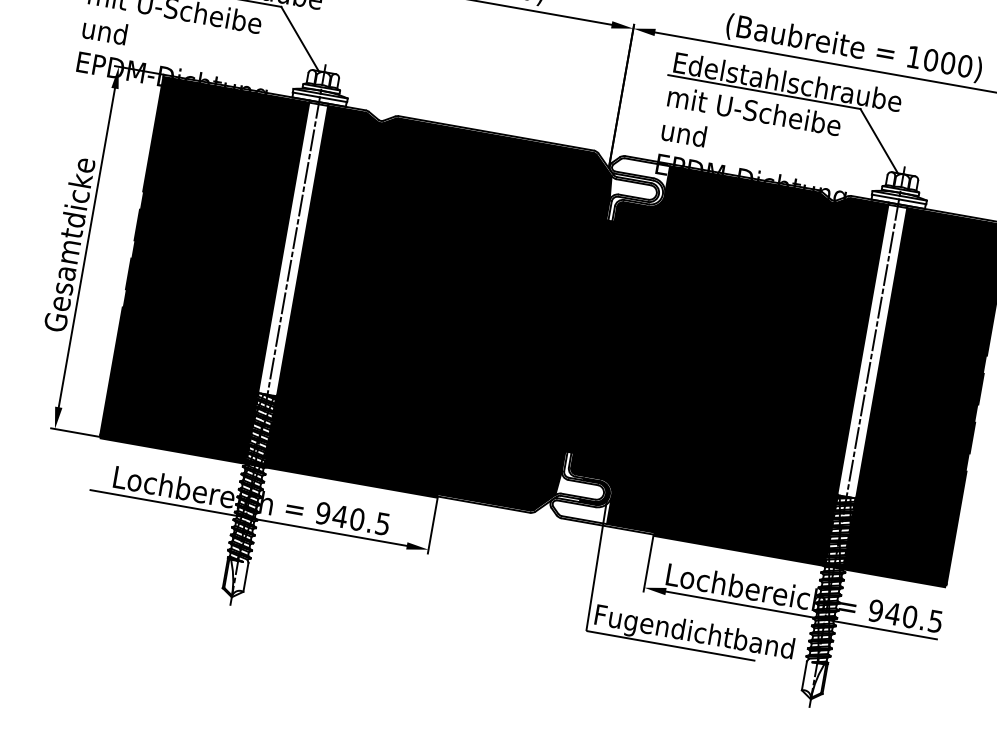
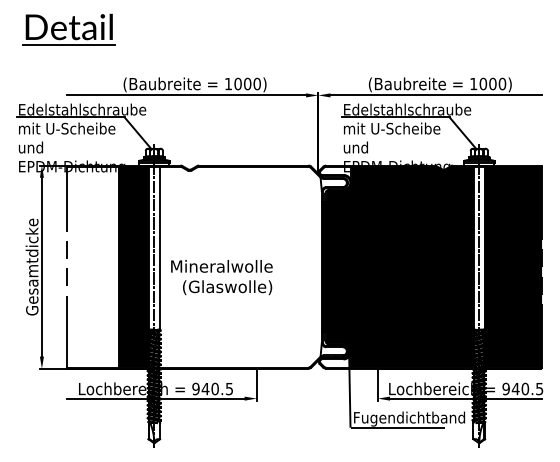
fill: (177, 262) -> (92, 266), removed
fill: (440, 309) -> (240, 266), removed

